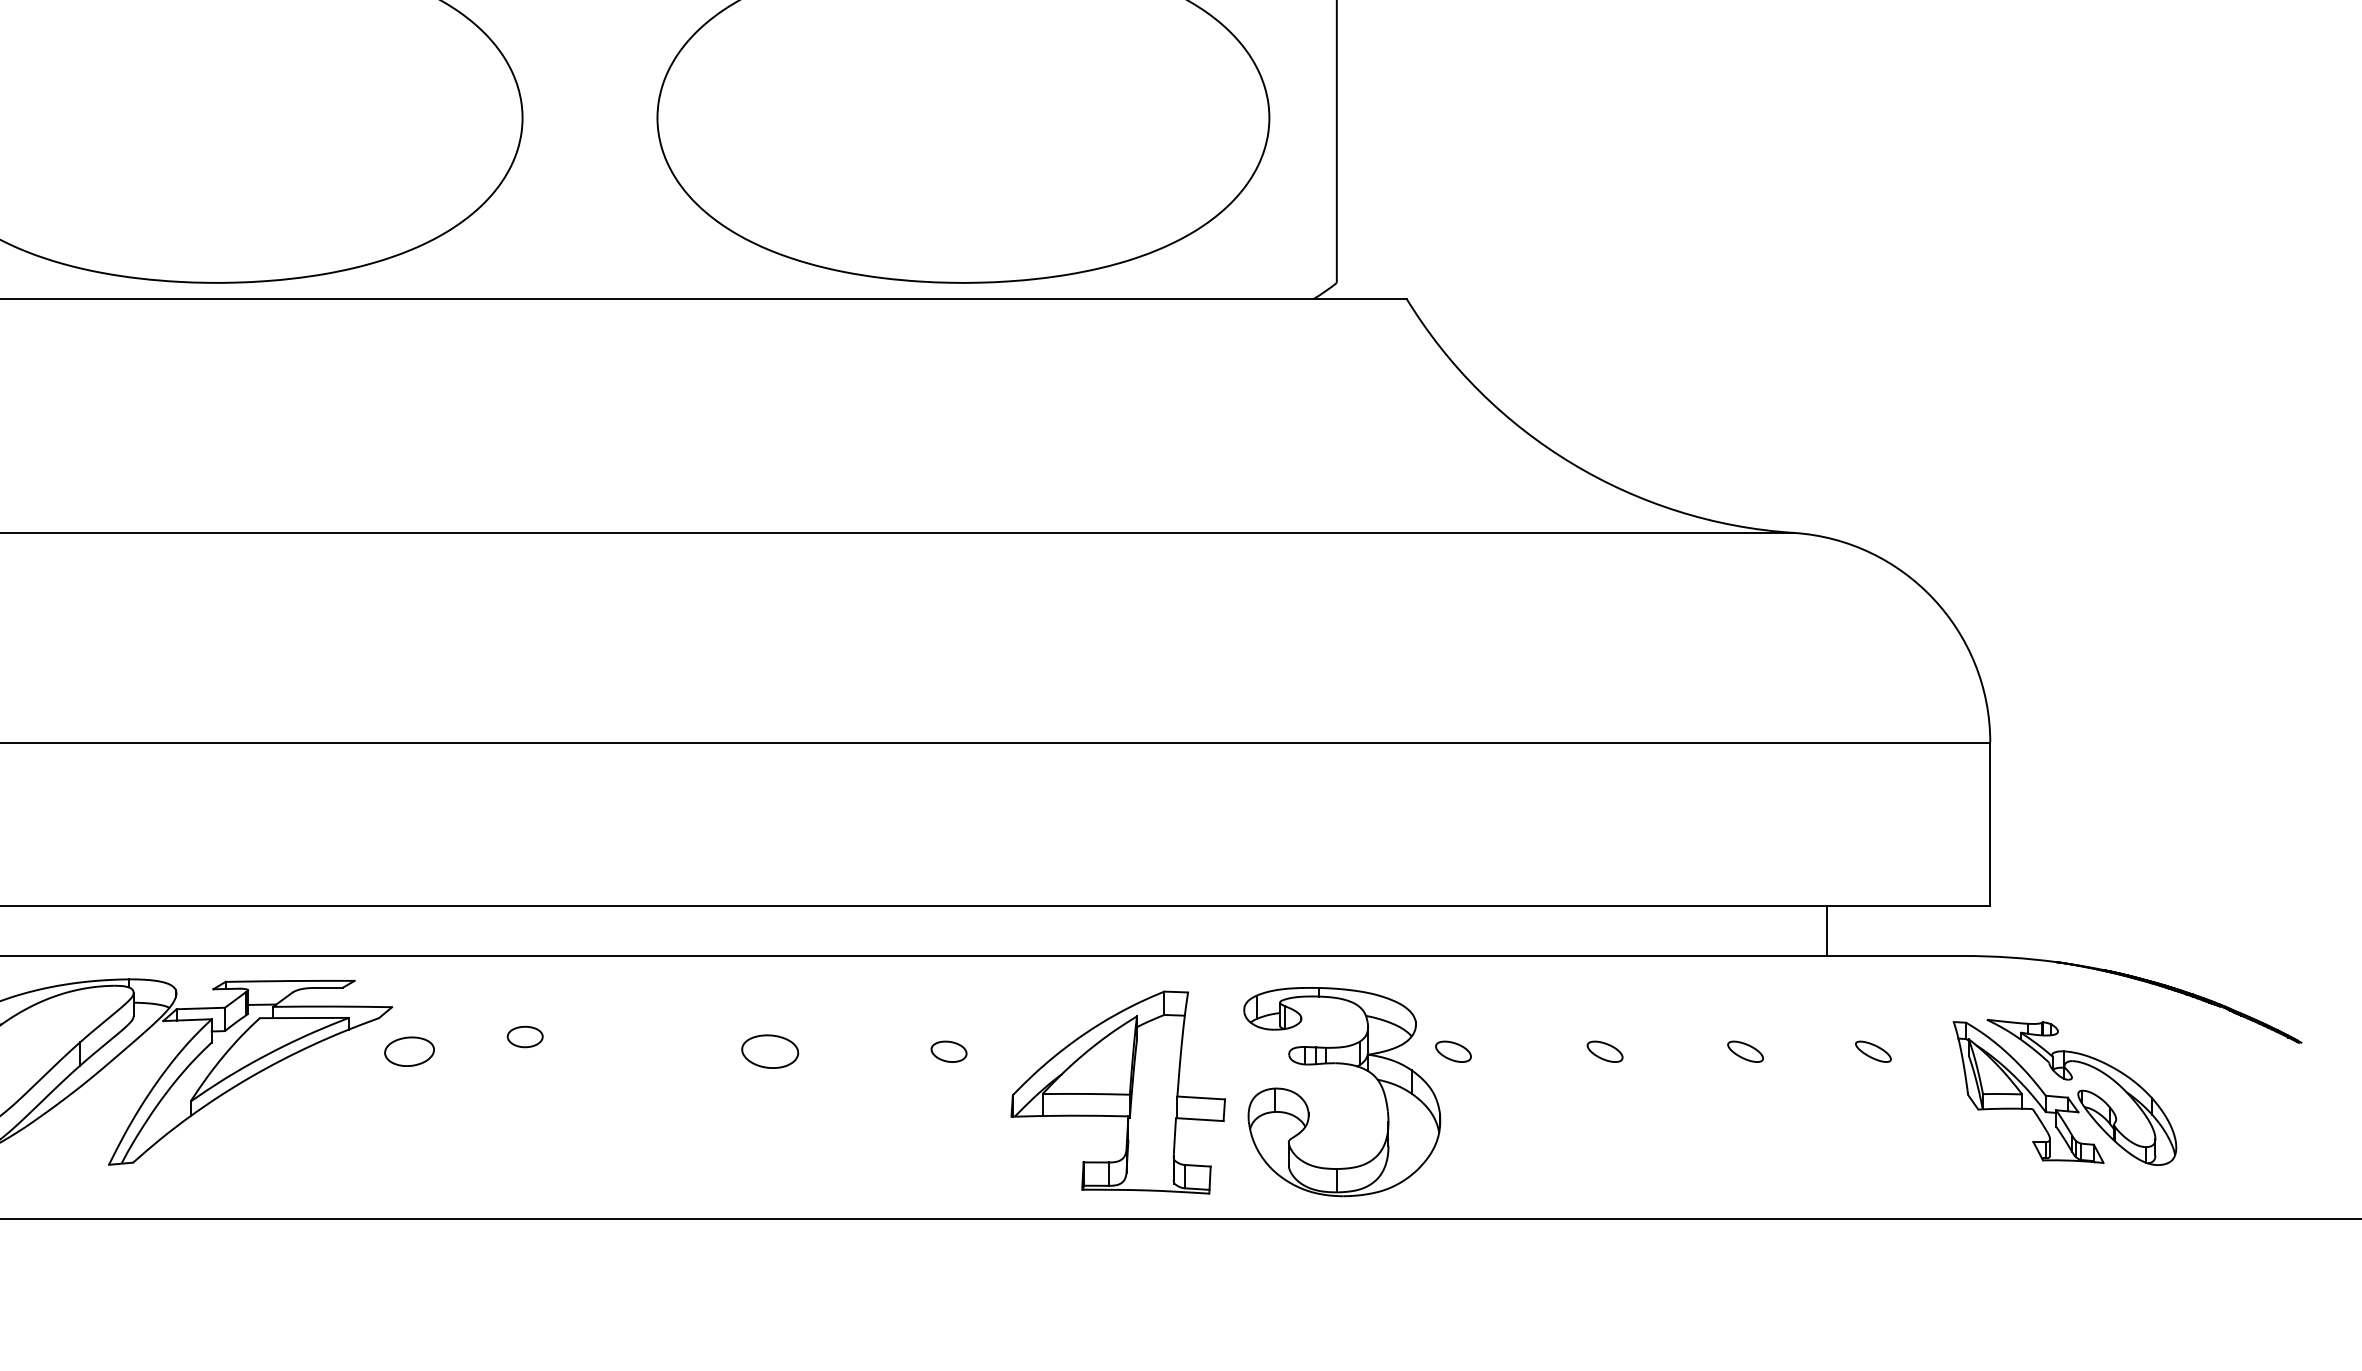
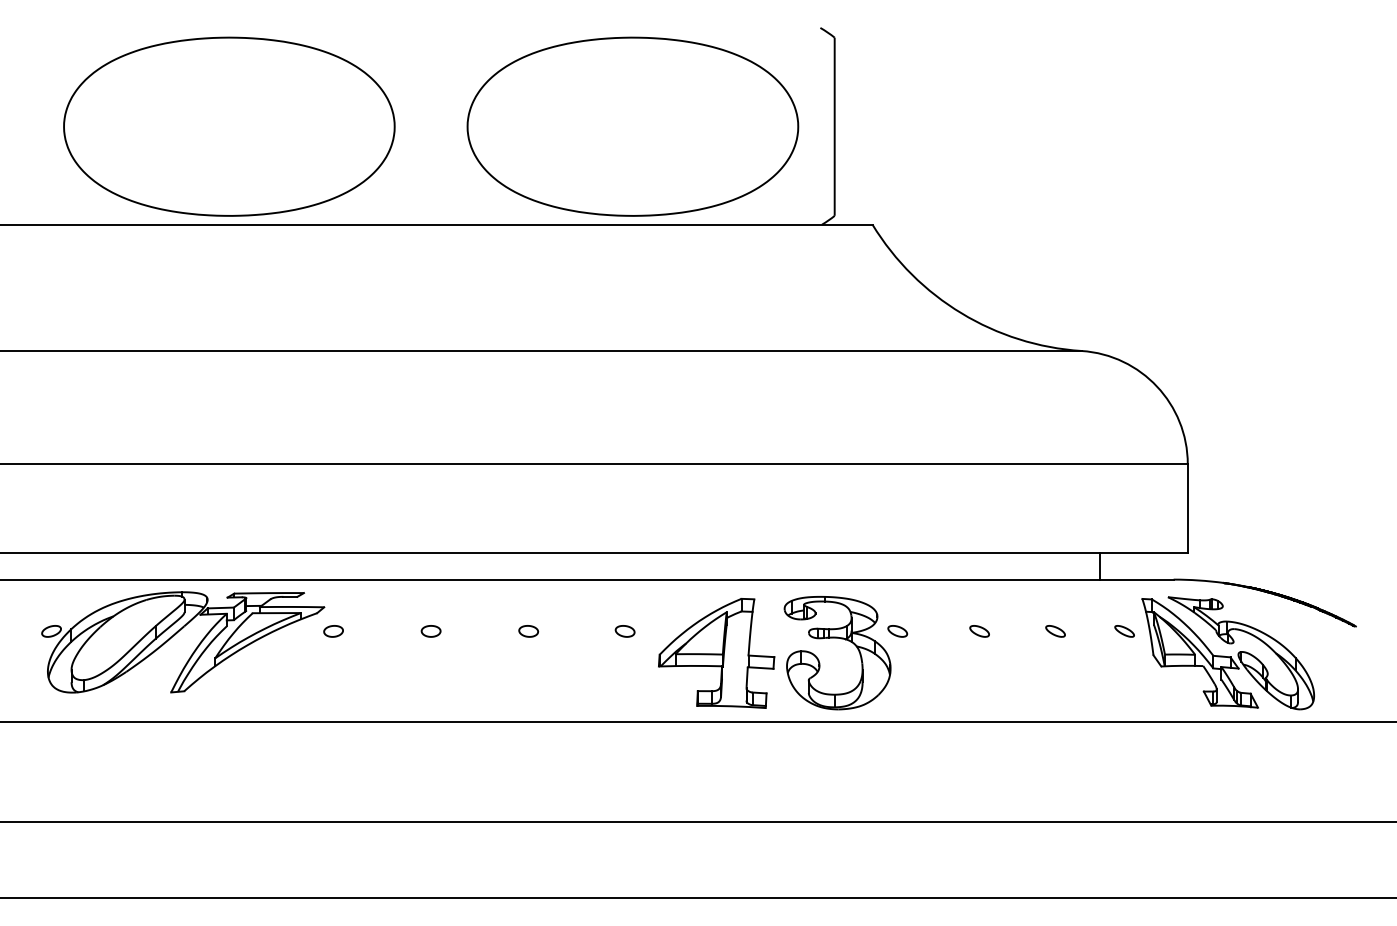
part: (524, 1037) -> (430, 631), moved
part: (409, 1052) -> (333, 631), size x0.71
part: (770, 1052) -> (528, 631), size x0.62
part: (2063, 1092) -> (1227, 653), size x1.43

